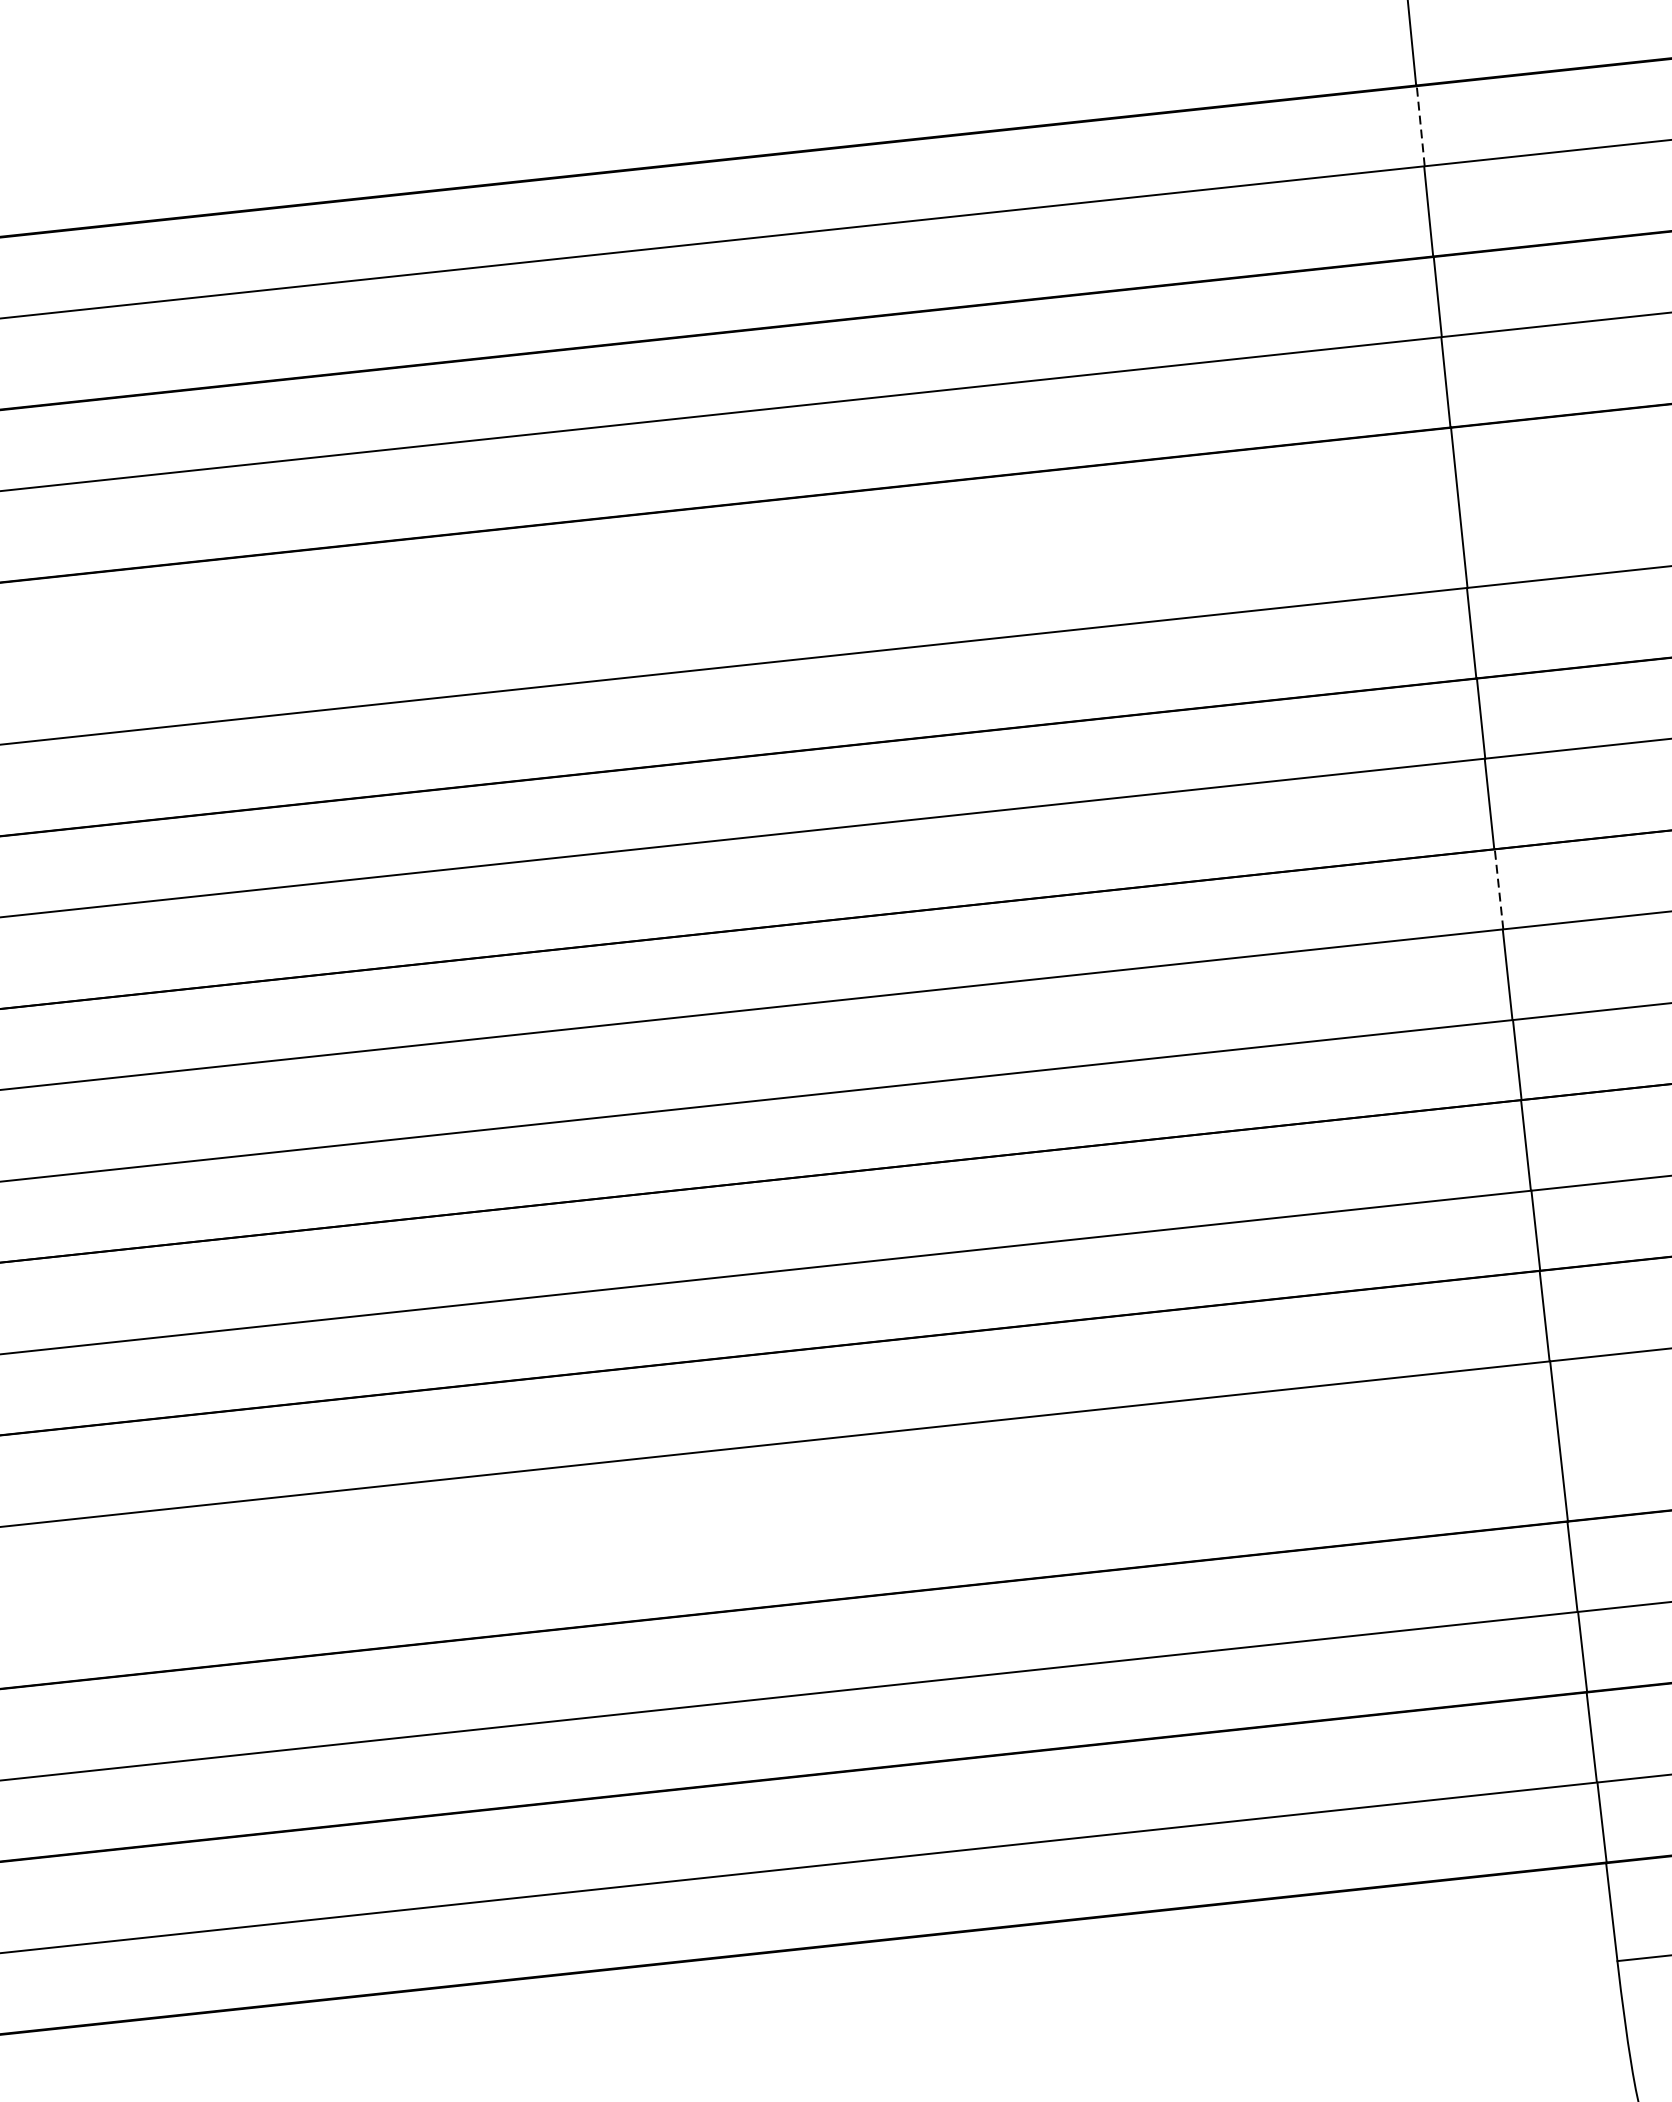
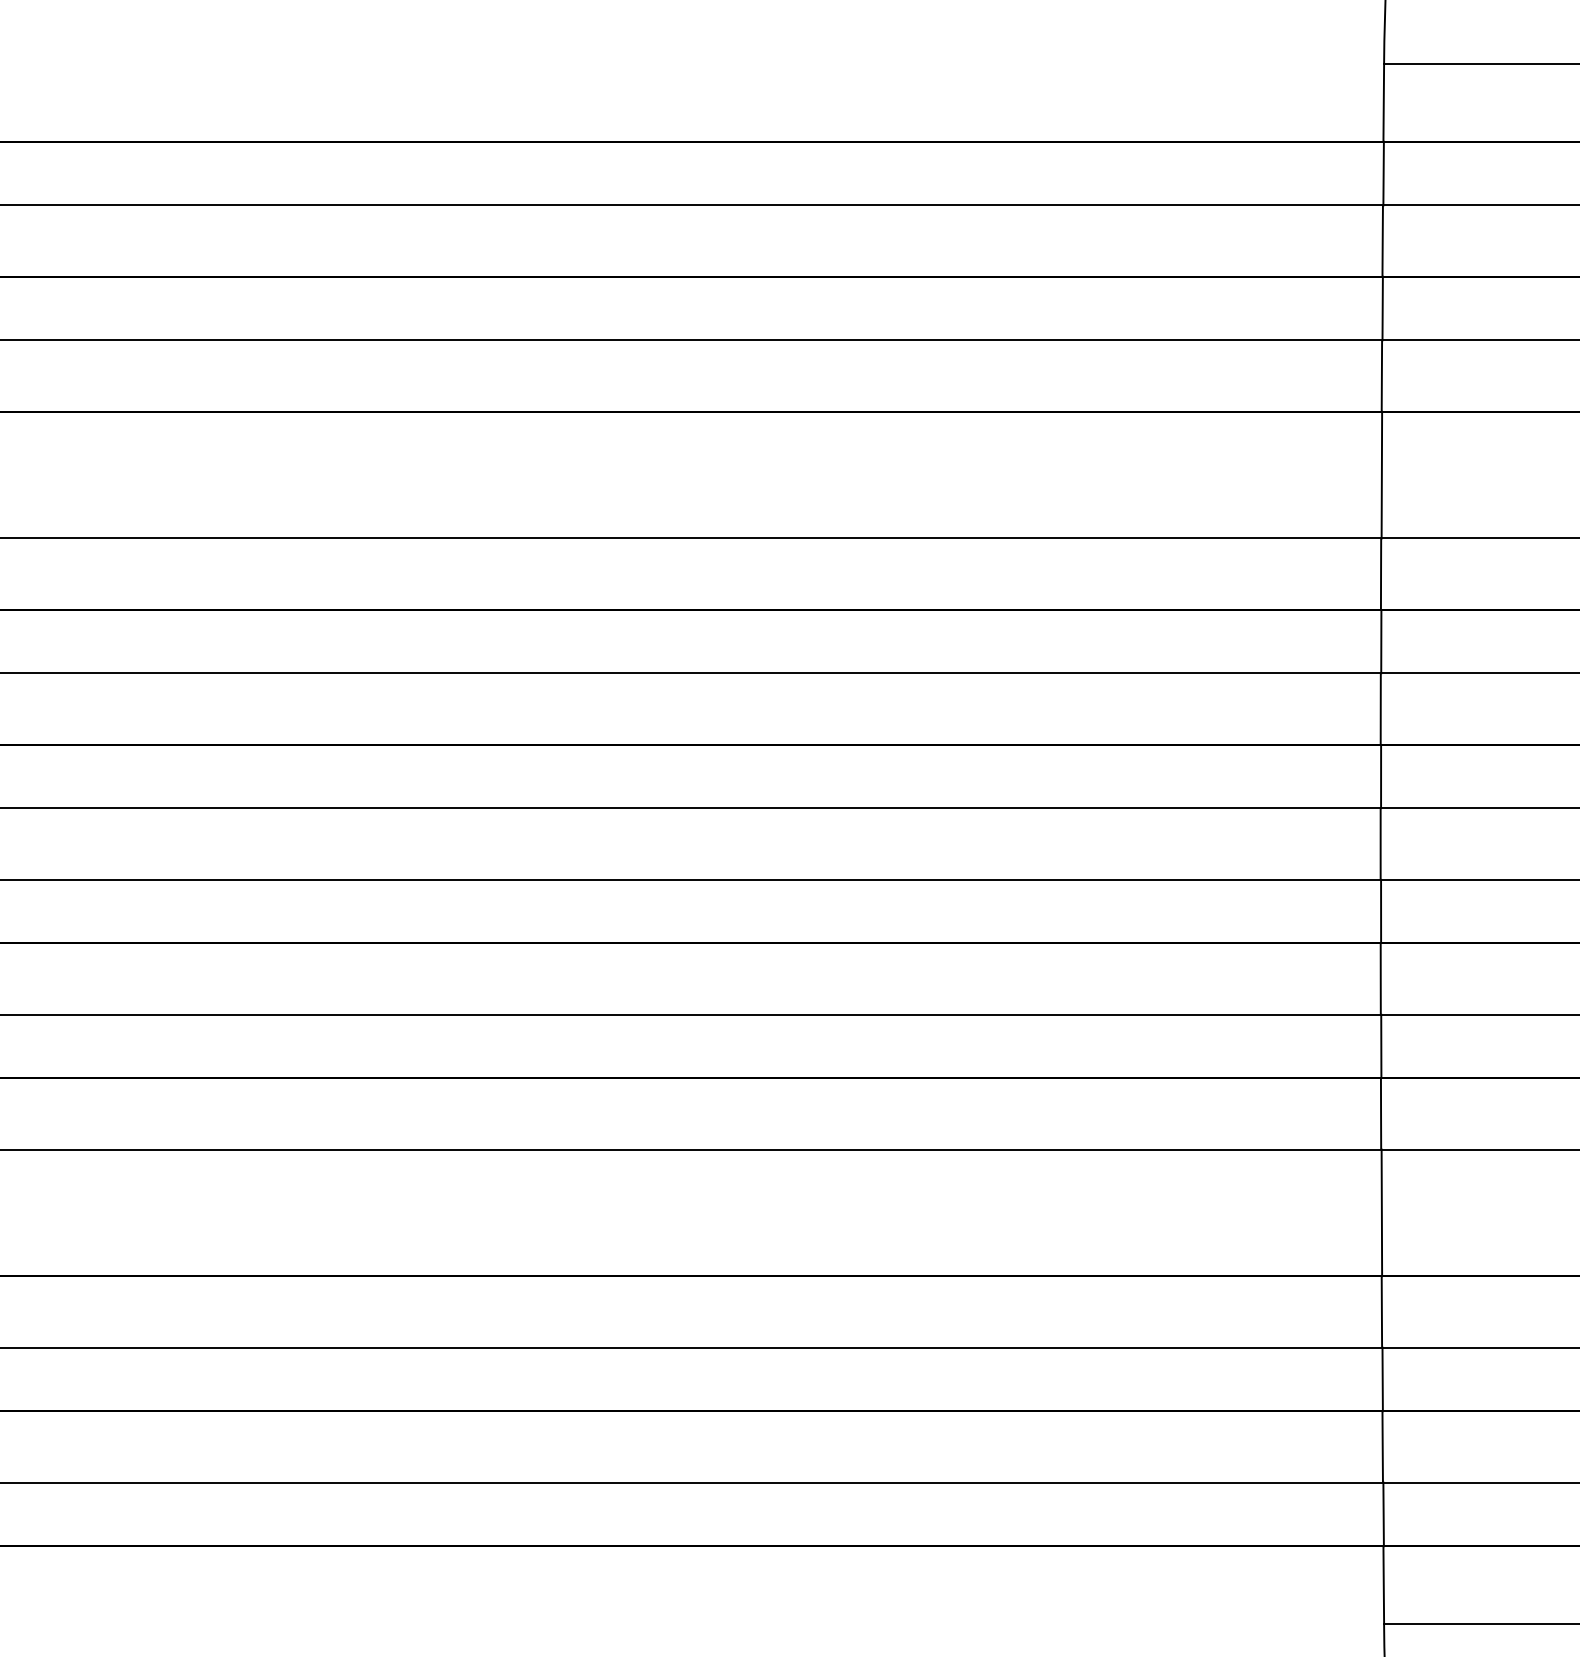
line: (1420, 125) -> (1383, 173), dashed -> solid
line: (1499, 889) -> (1381, 776), dashed -> solid

